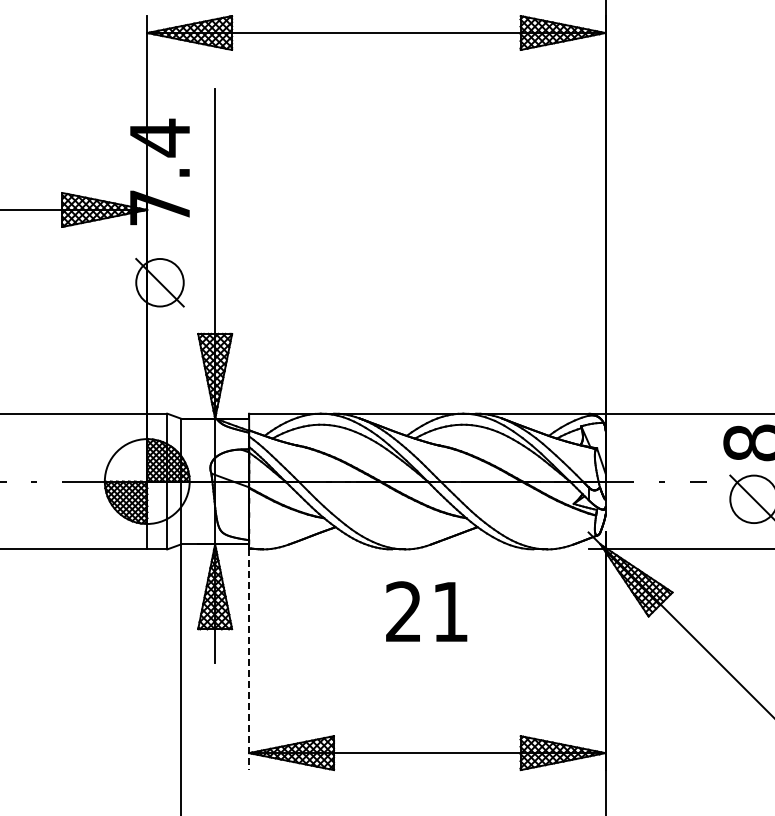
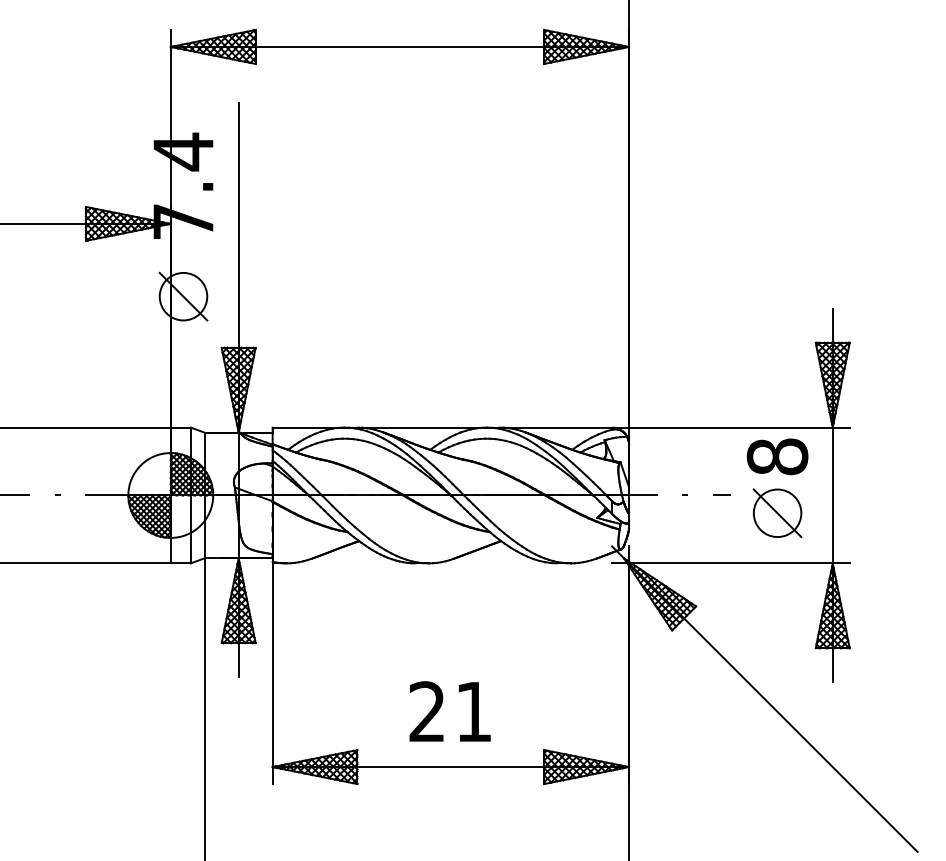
text: (426, 611) -> (449, 711), moved
line: (249, 660) -> (272, 674), dashed -> solid

